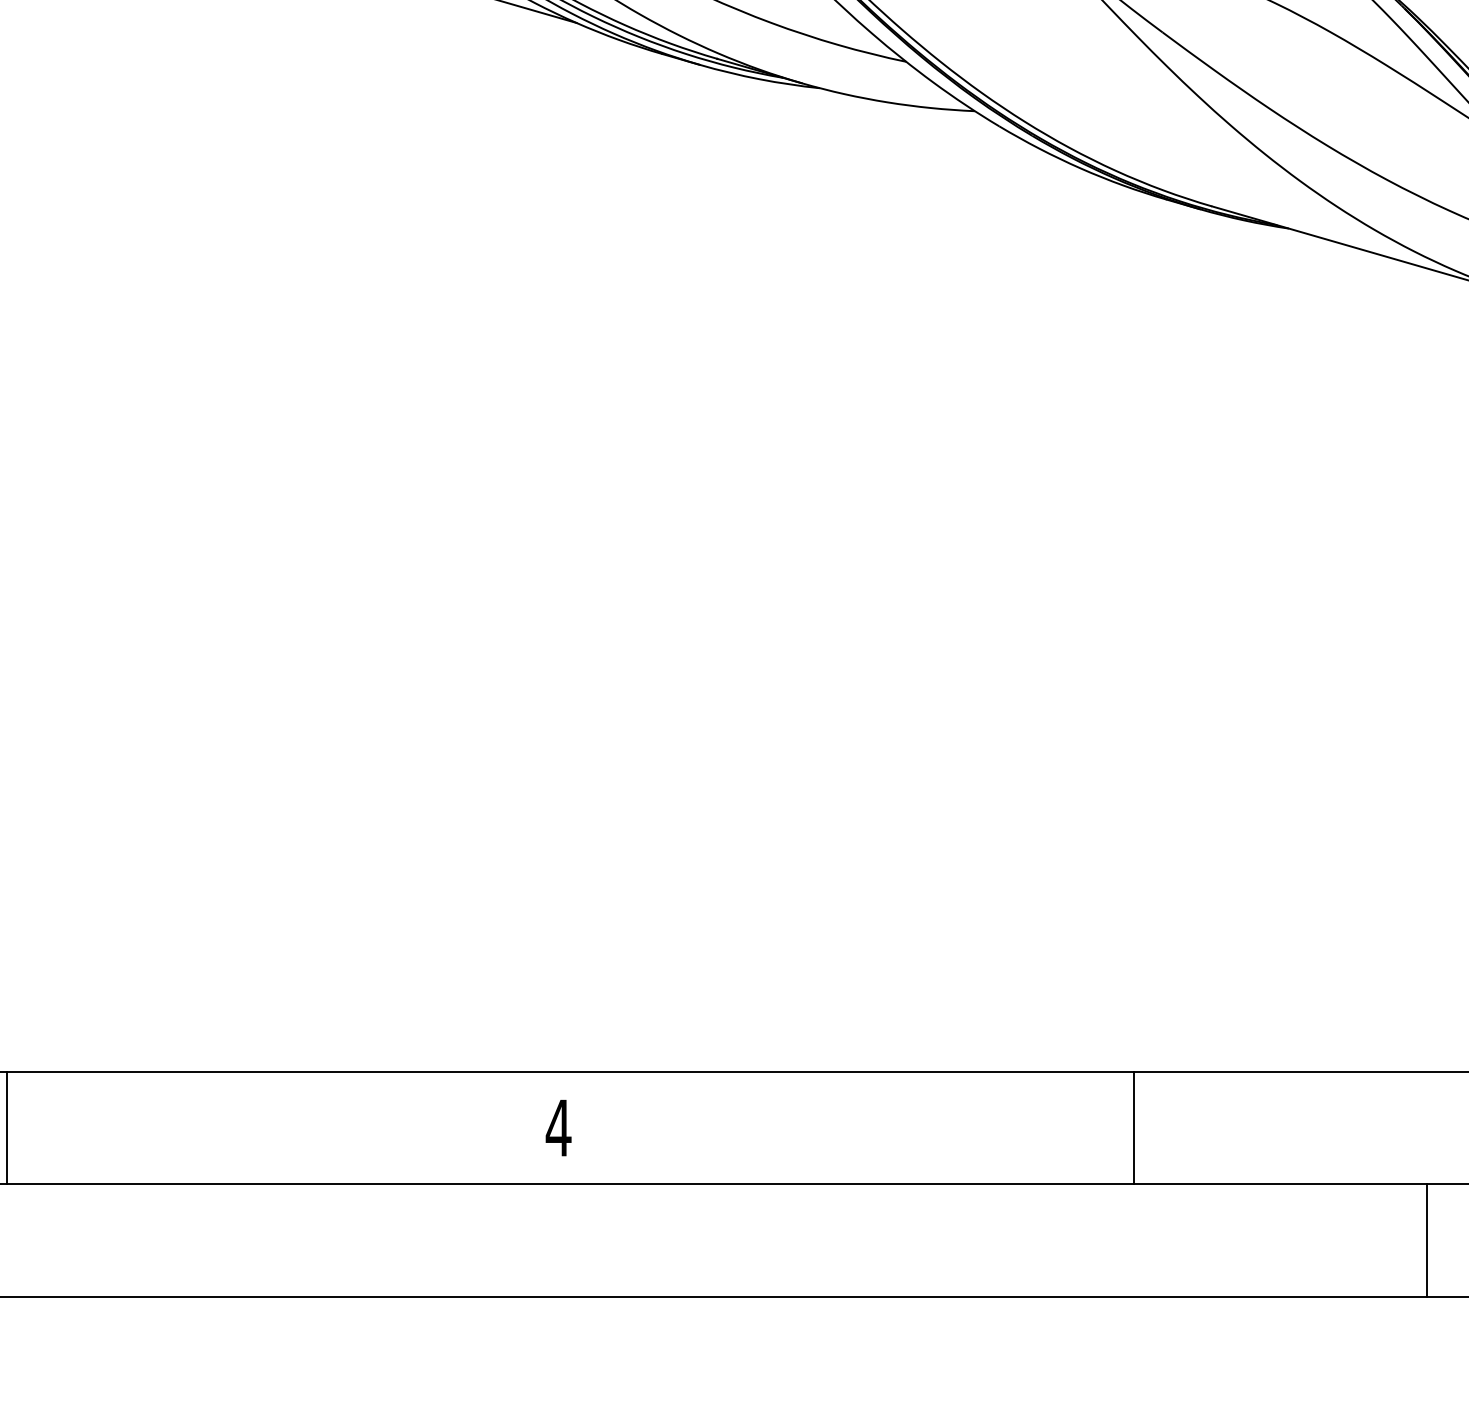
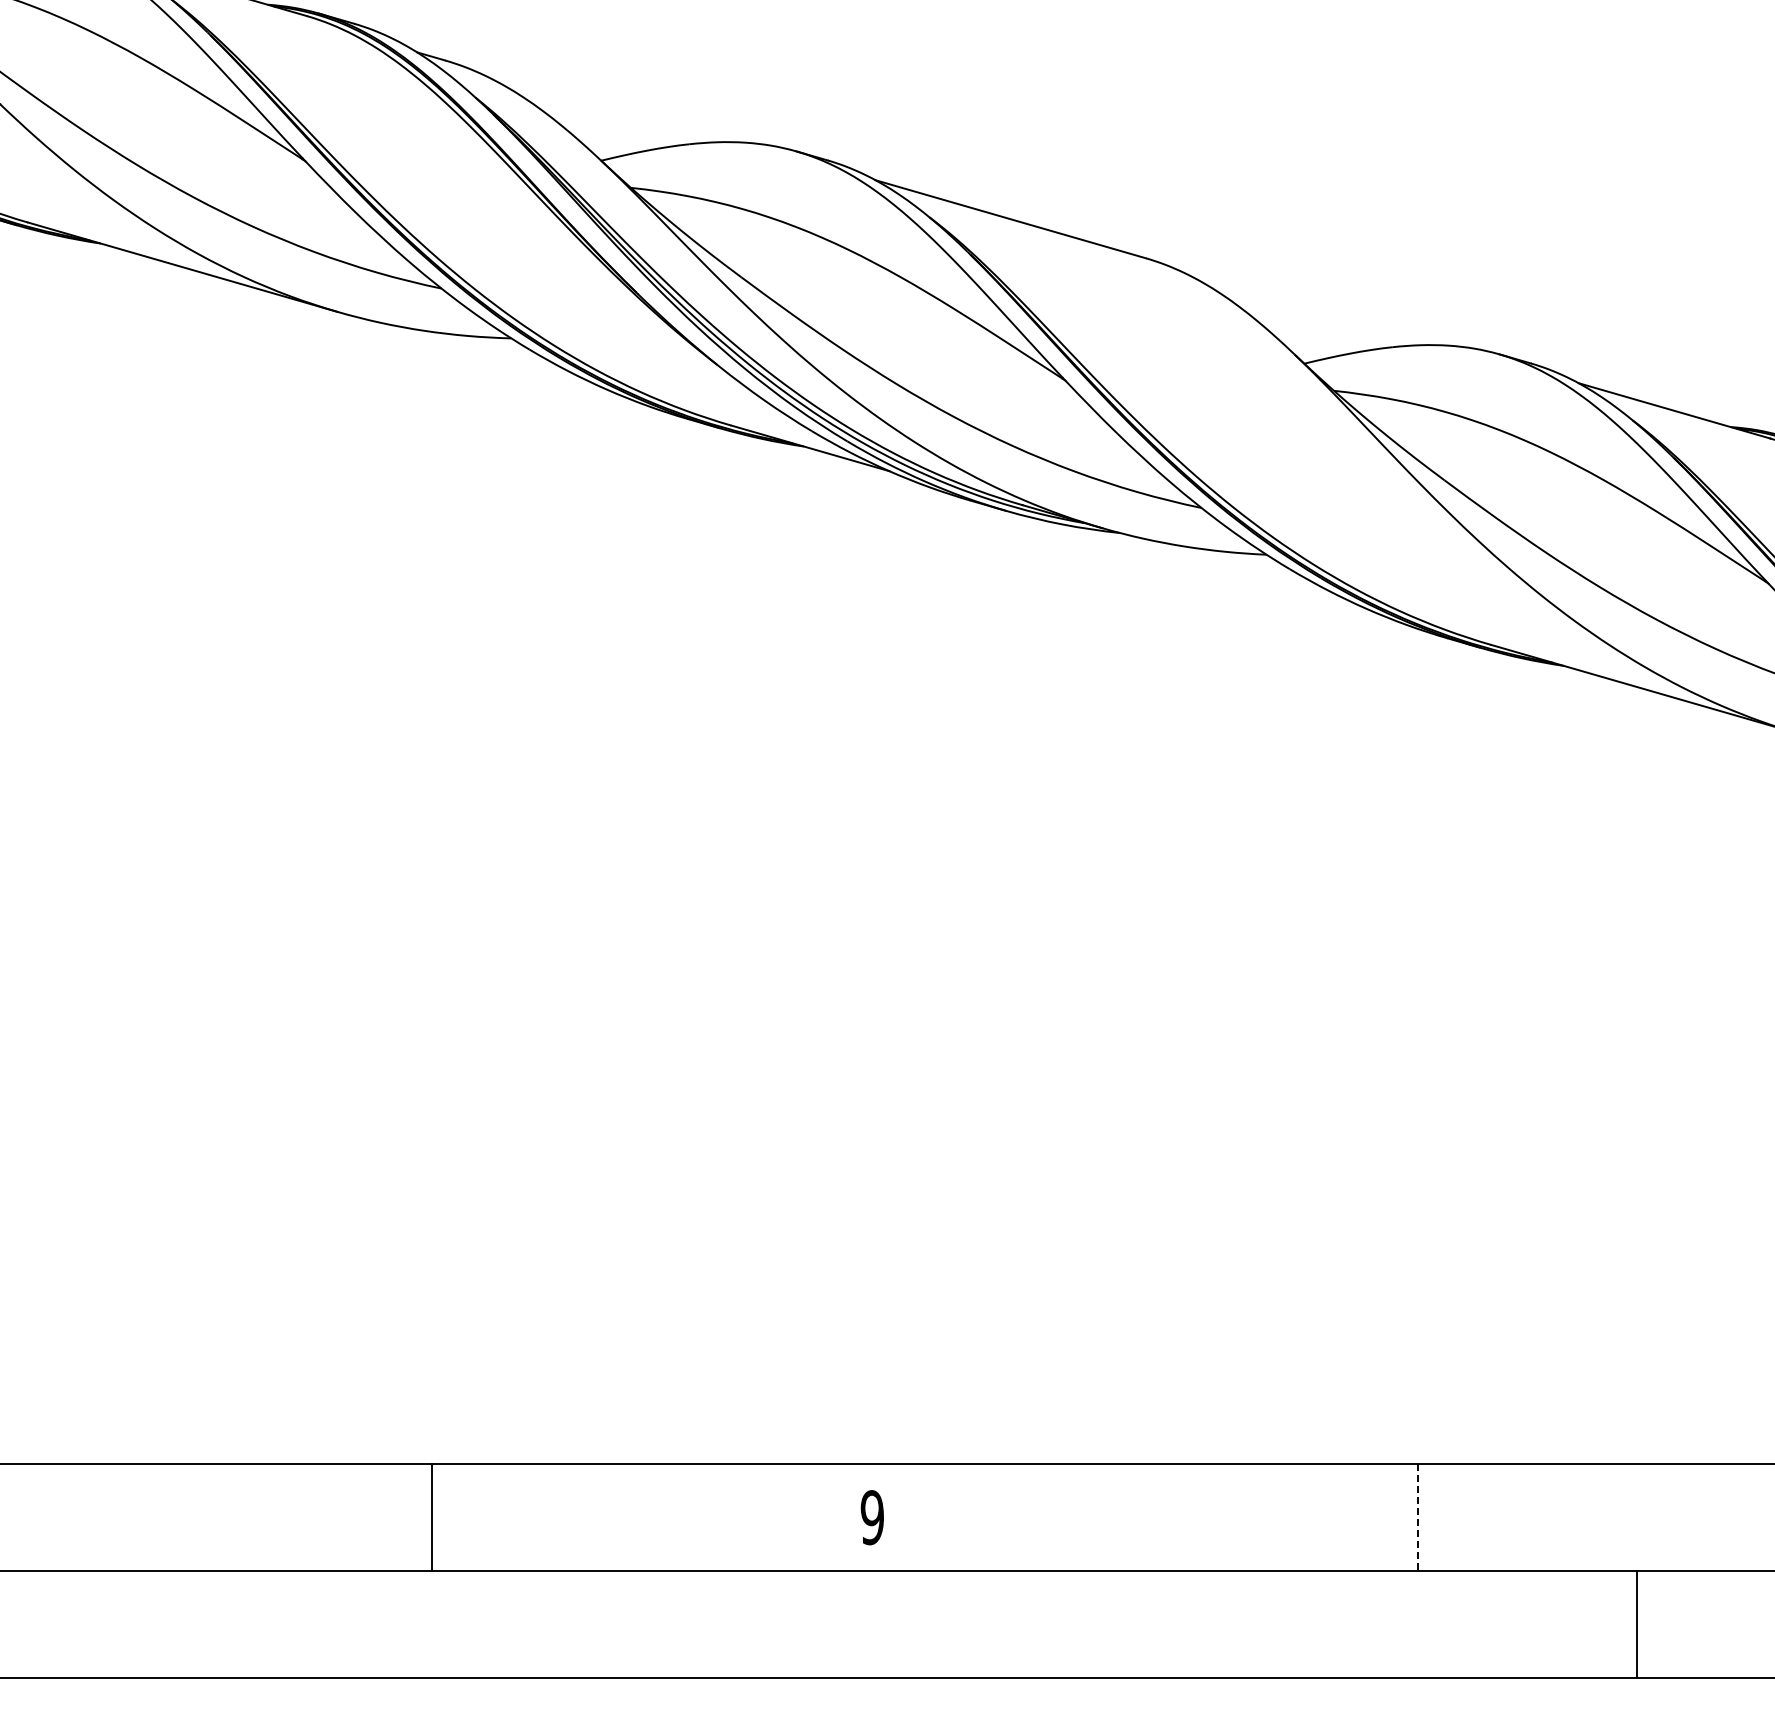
line: (7, 1127) -> (432, 1517), moved
text: (558, 1127) -> (872, 1517), 4 -> 9
line: (1134, 1128) -> (1417, 1518), solid -> dashed
line: (1427, 1240) -> (1637, 1624), moved

